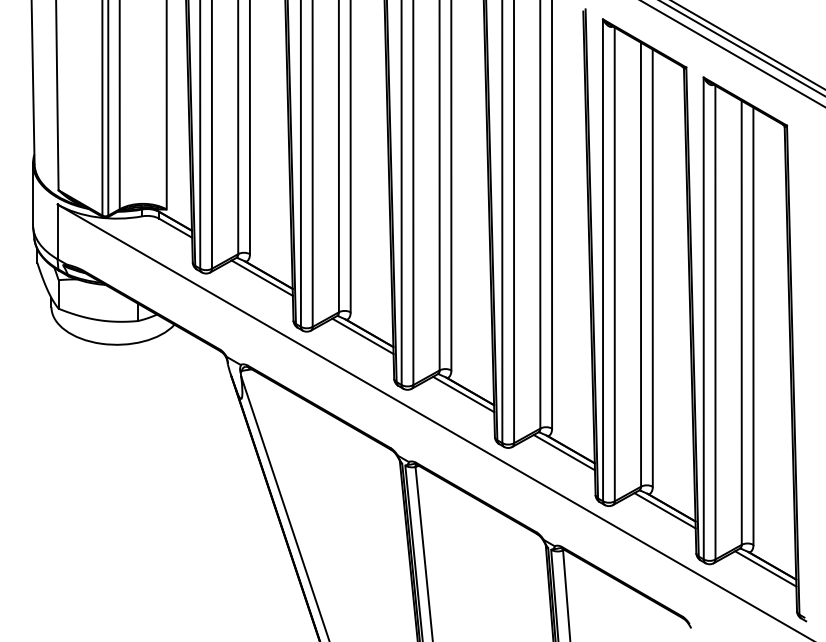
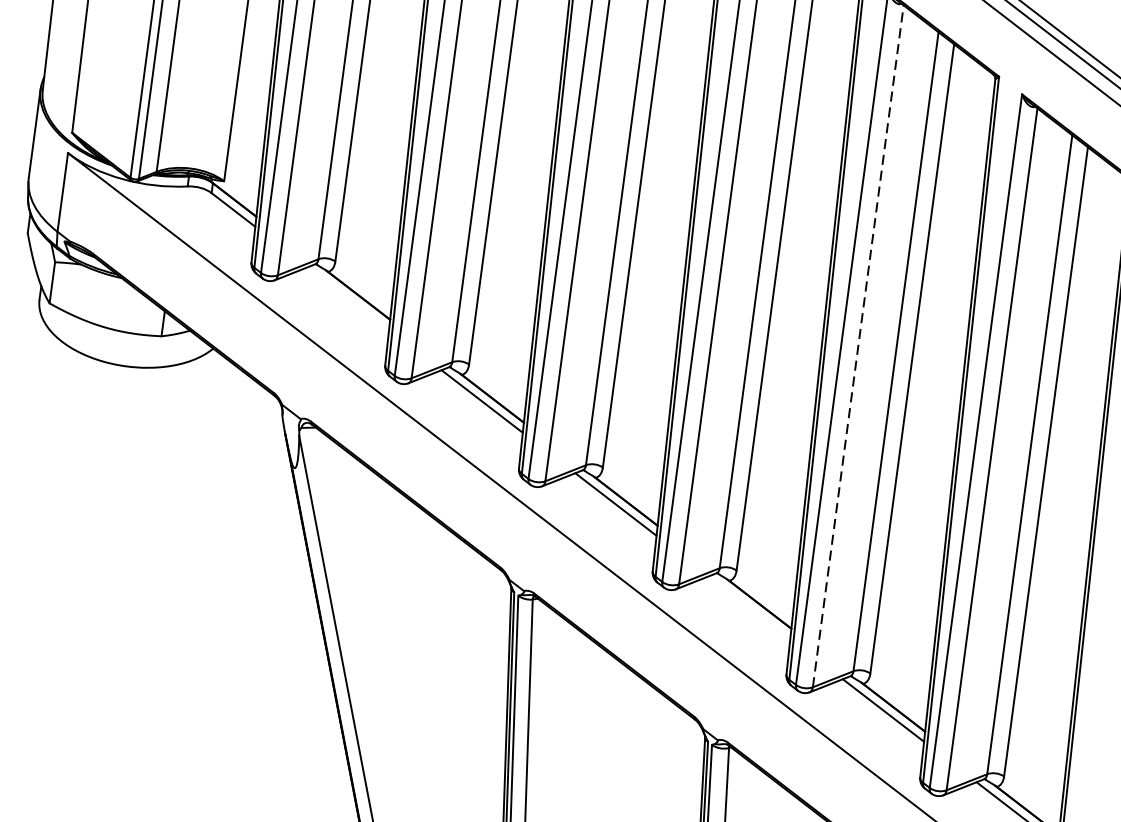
line: (614, 264) -> (857, 346), solid -> dashed
line: (261, 277) -> (347, 297), removed
line: (563, 452) -> (748, 607), removed

